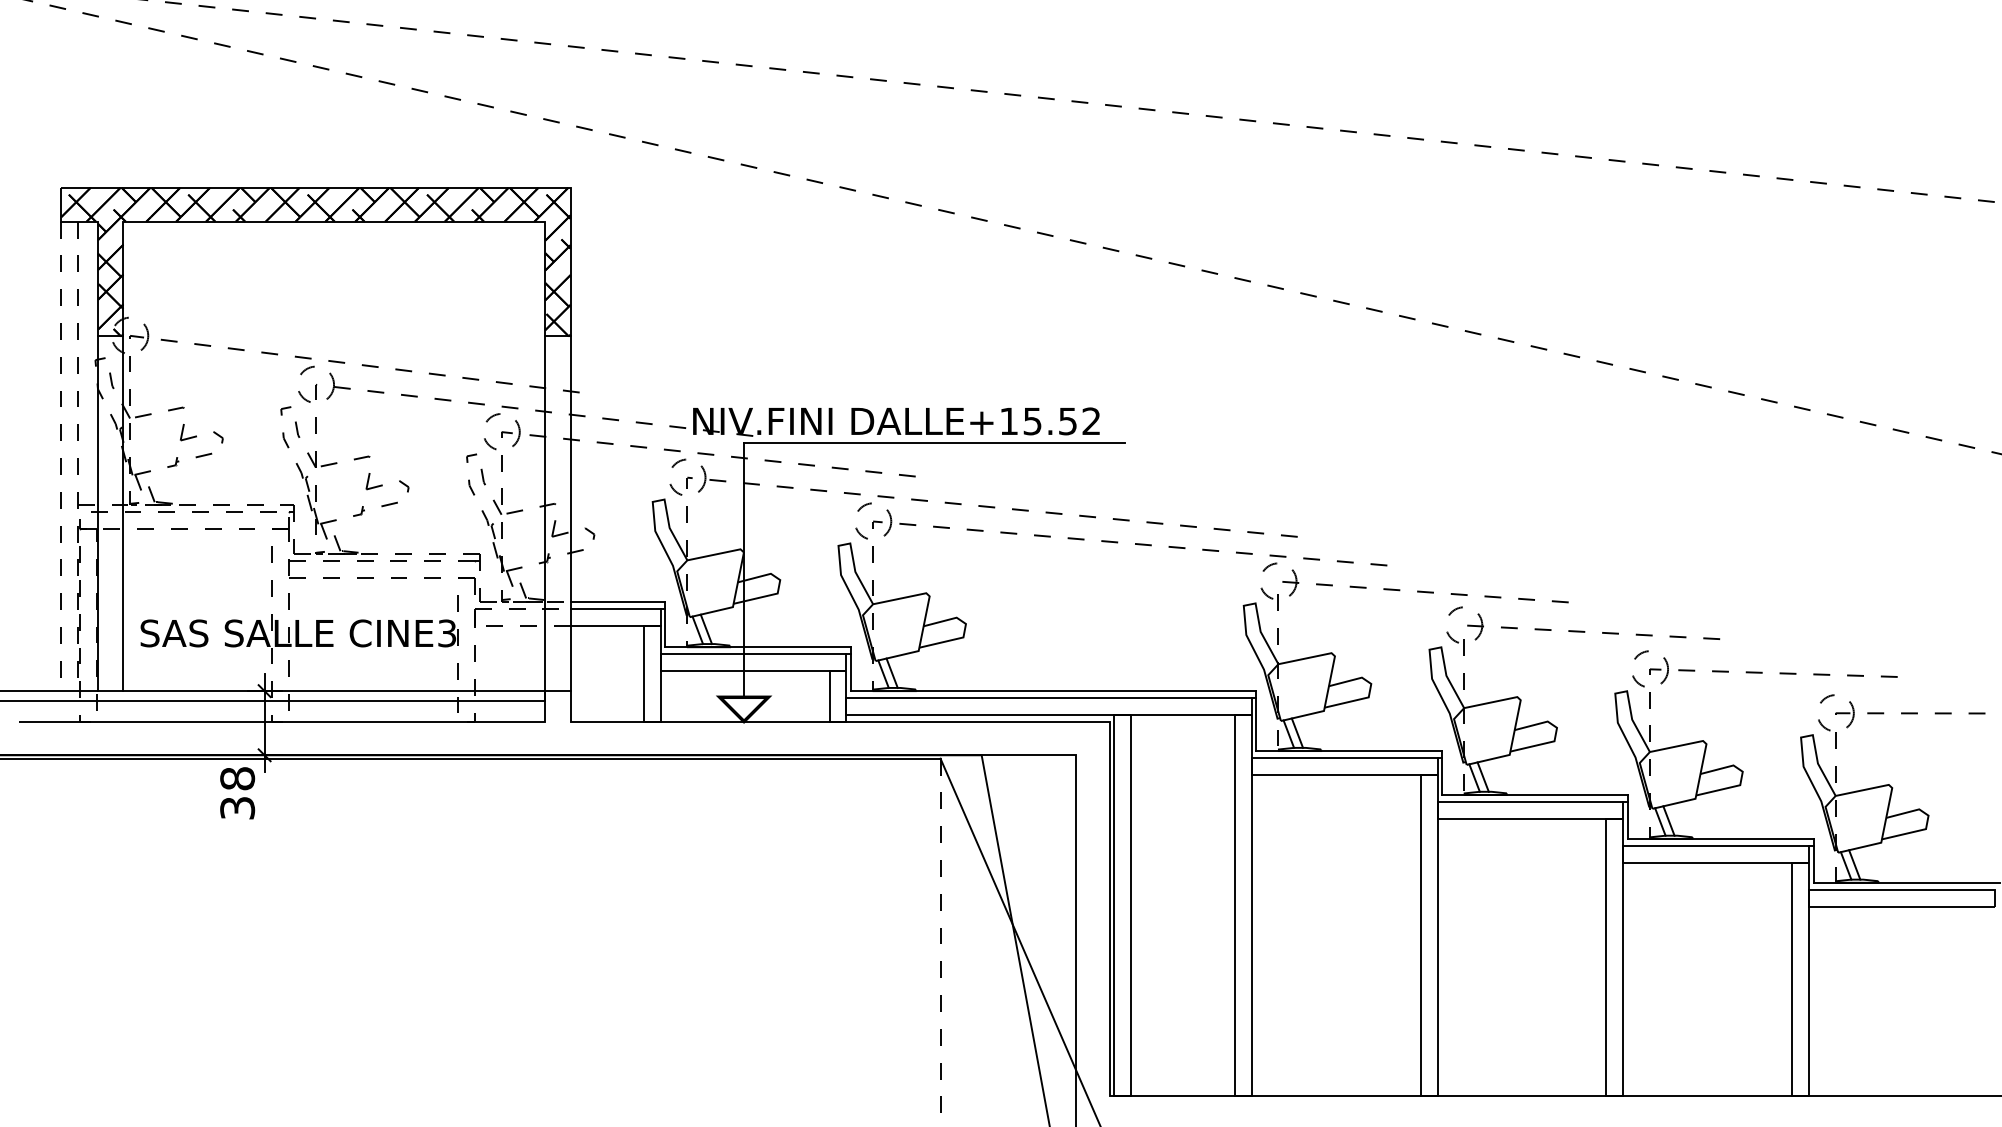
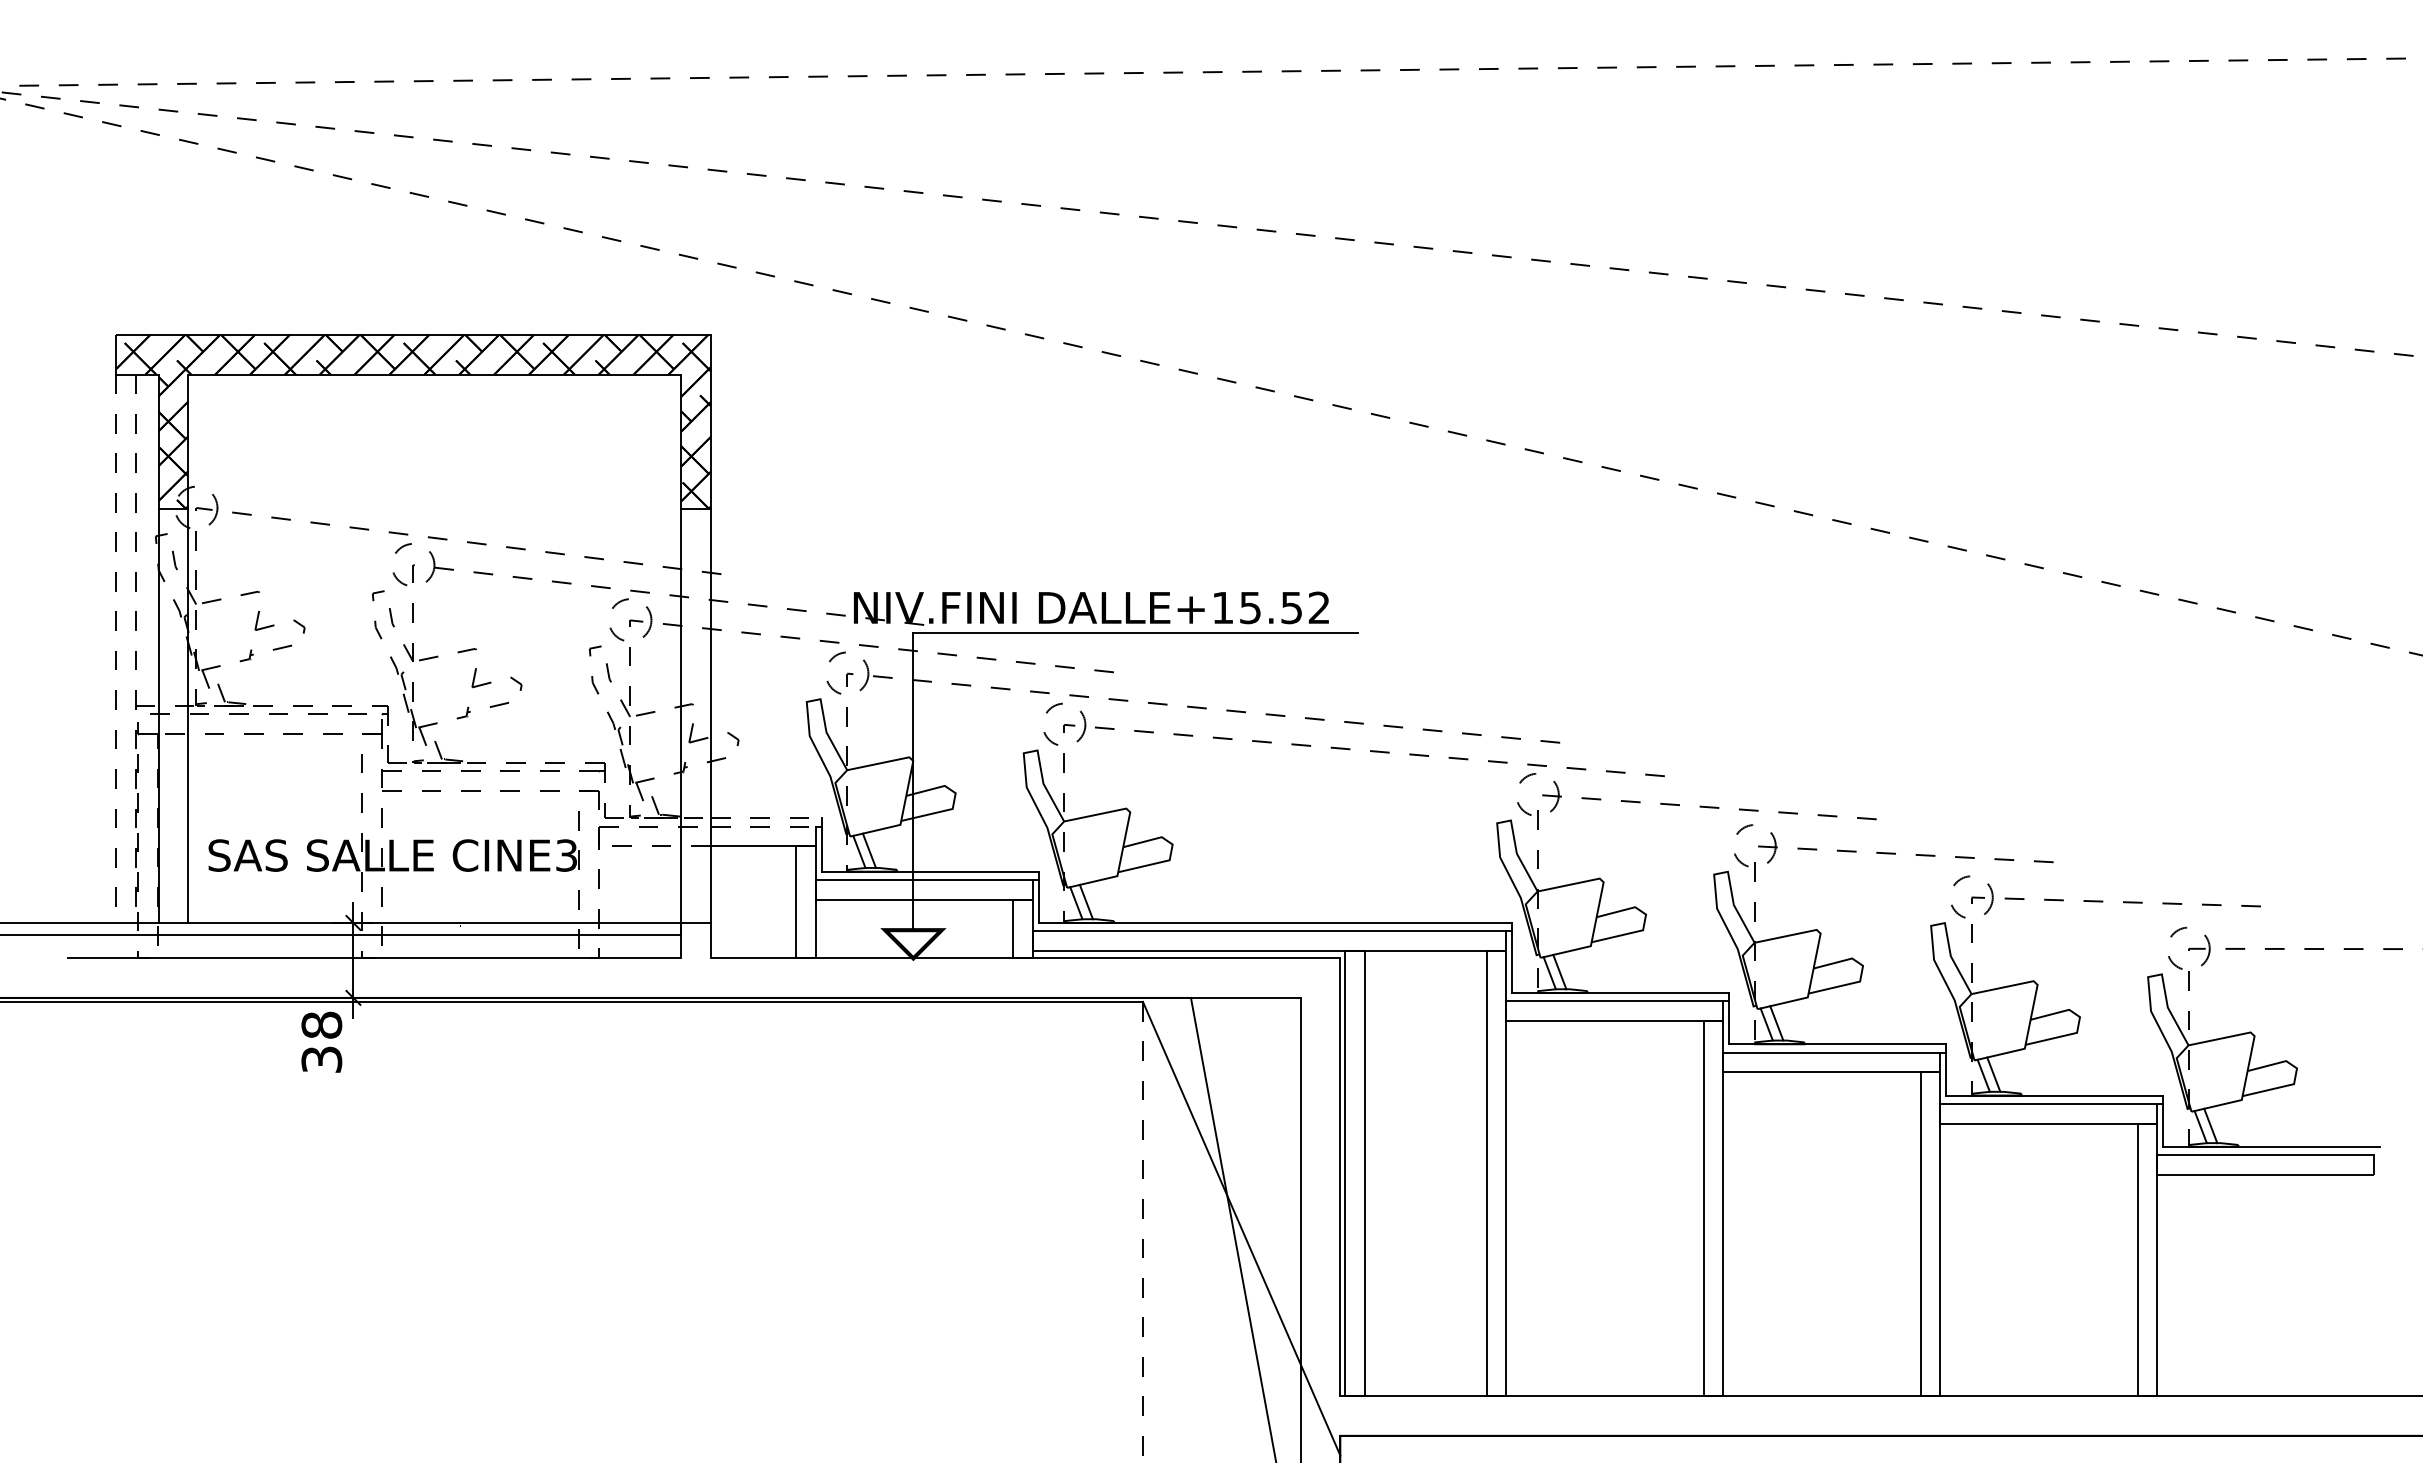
line: (618, 601) -> (766, 818), solid -> dashed
line: (615, 608) -> (763, 826), solid -> dashed

